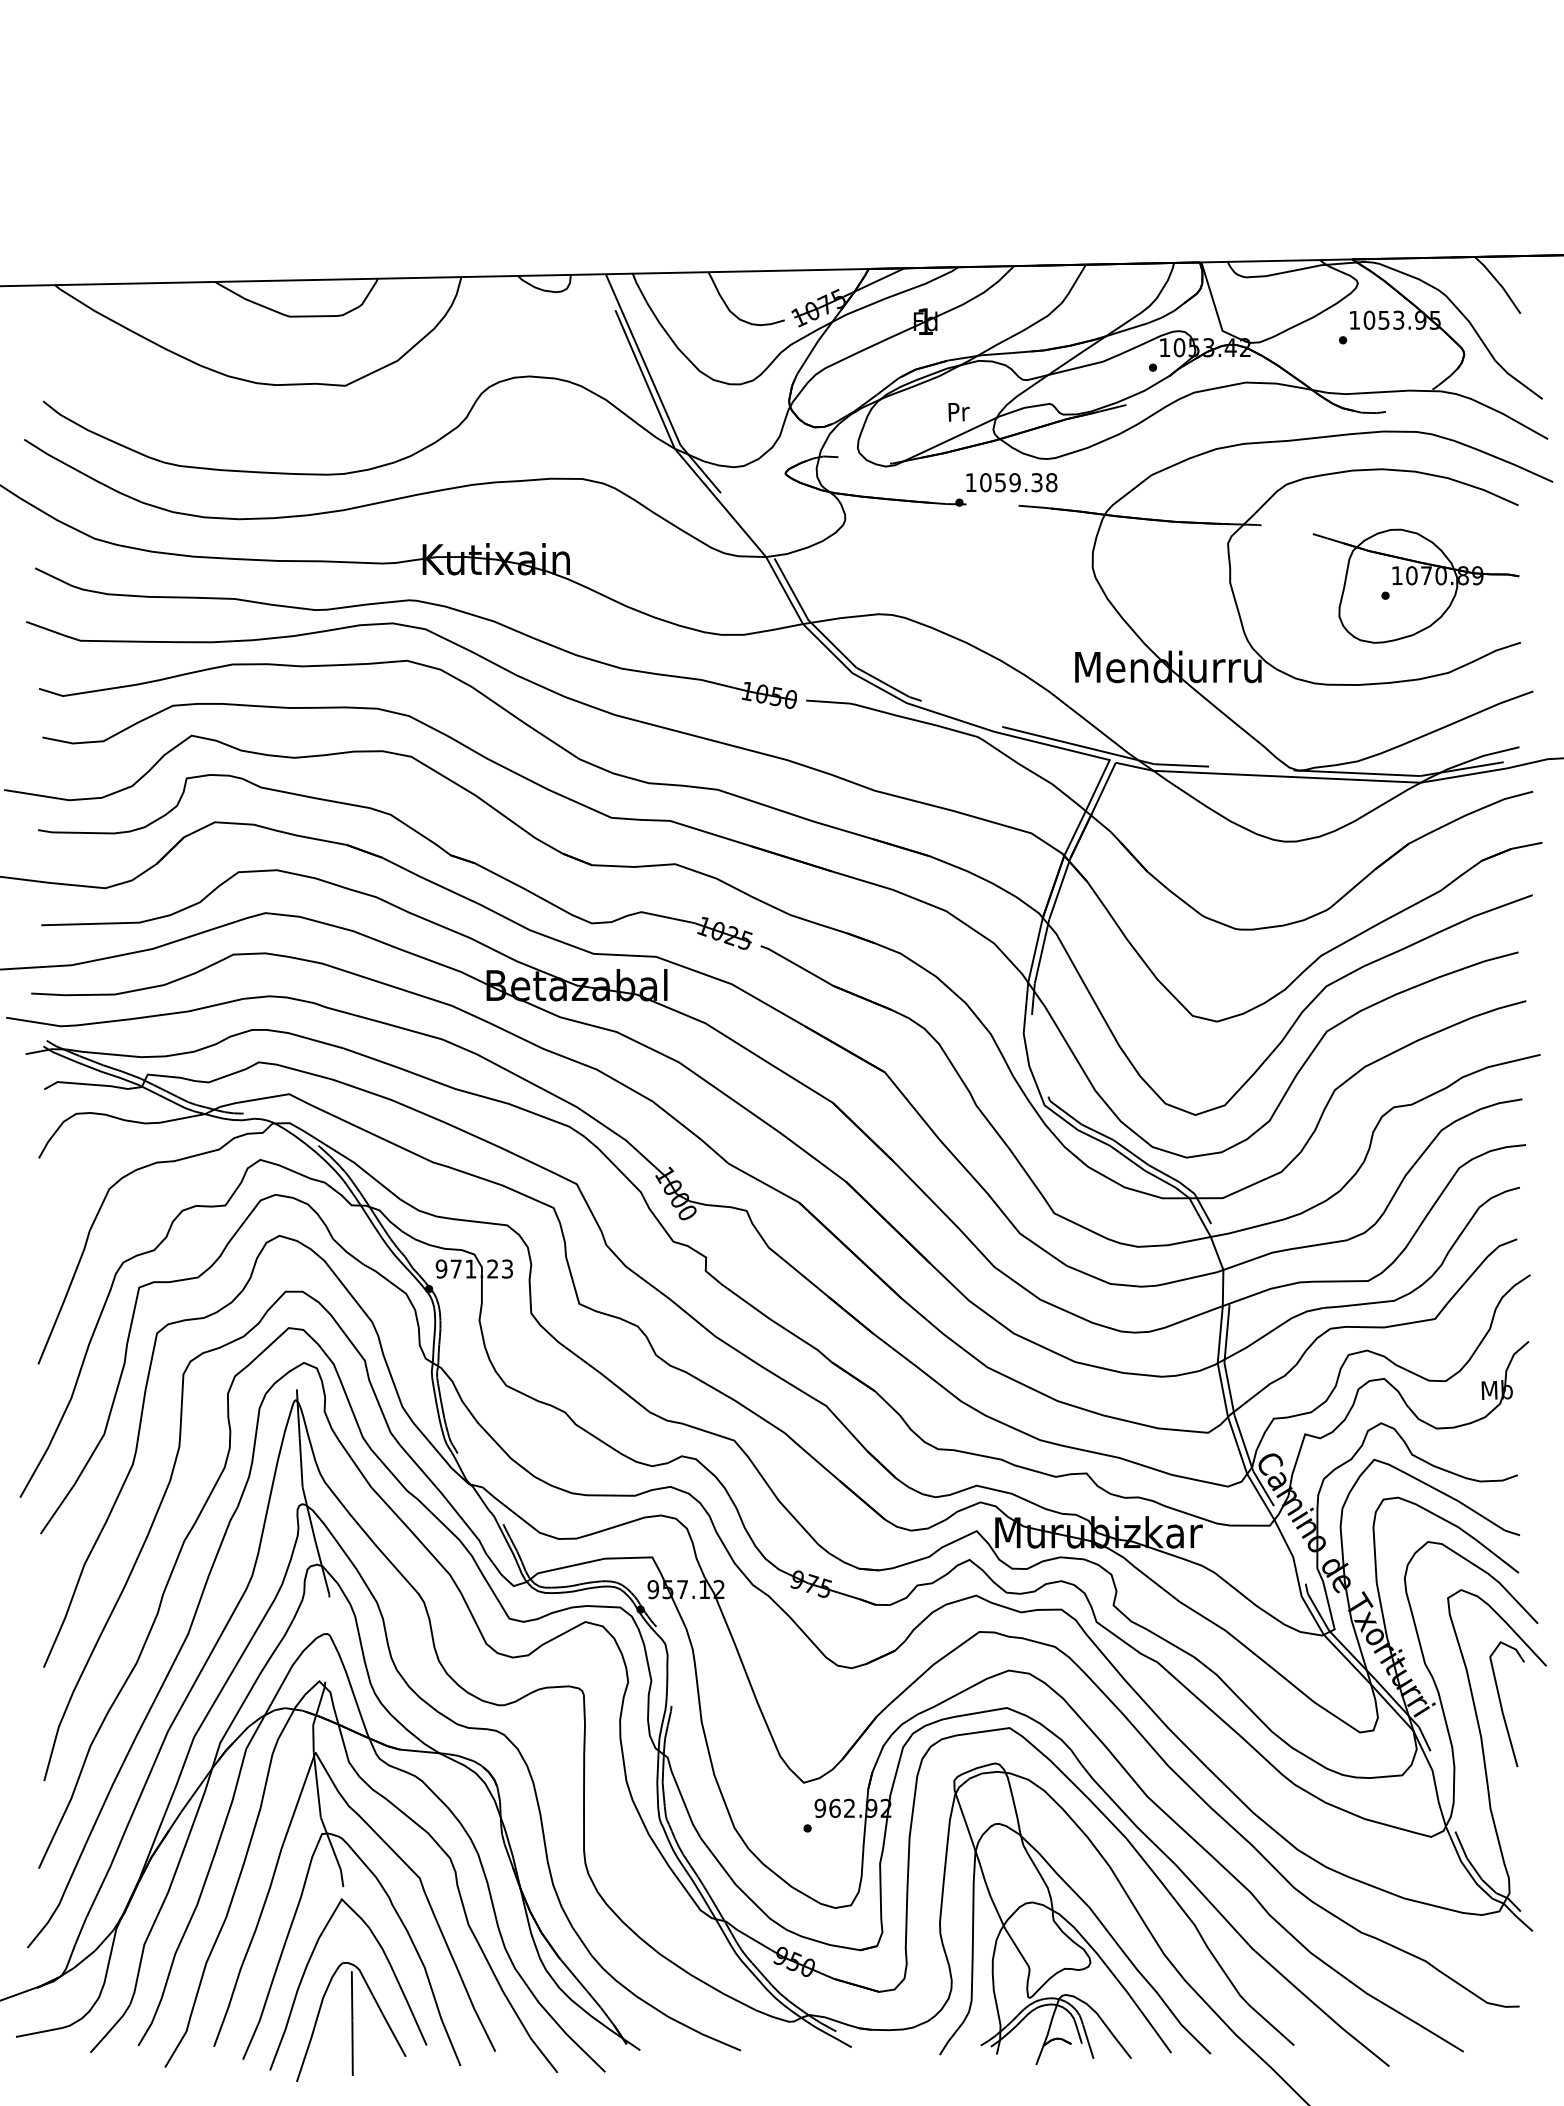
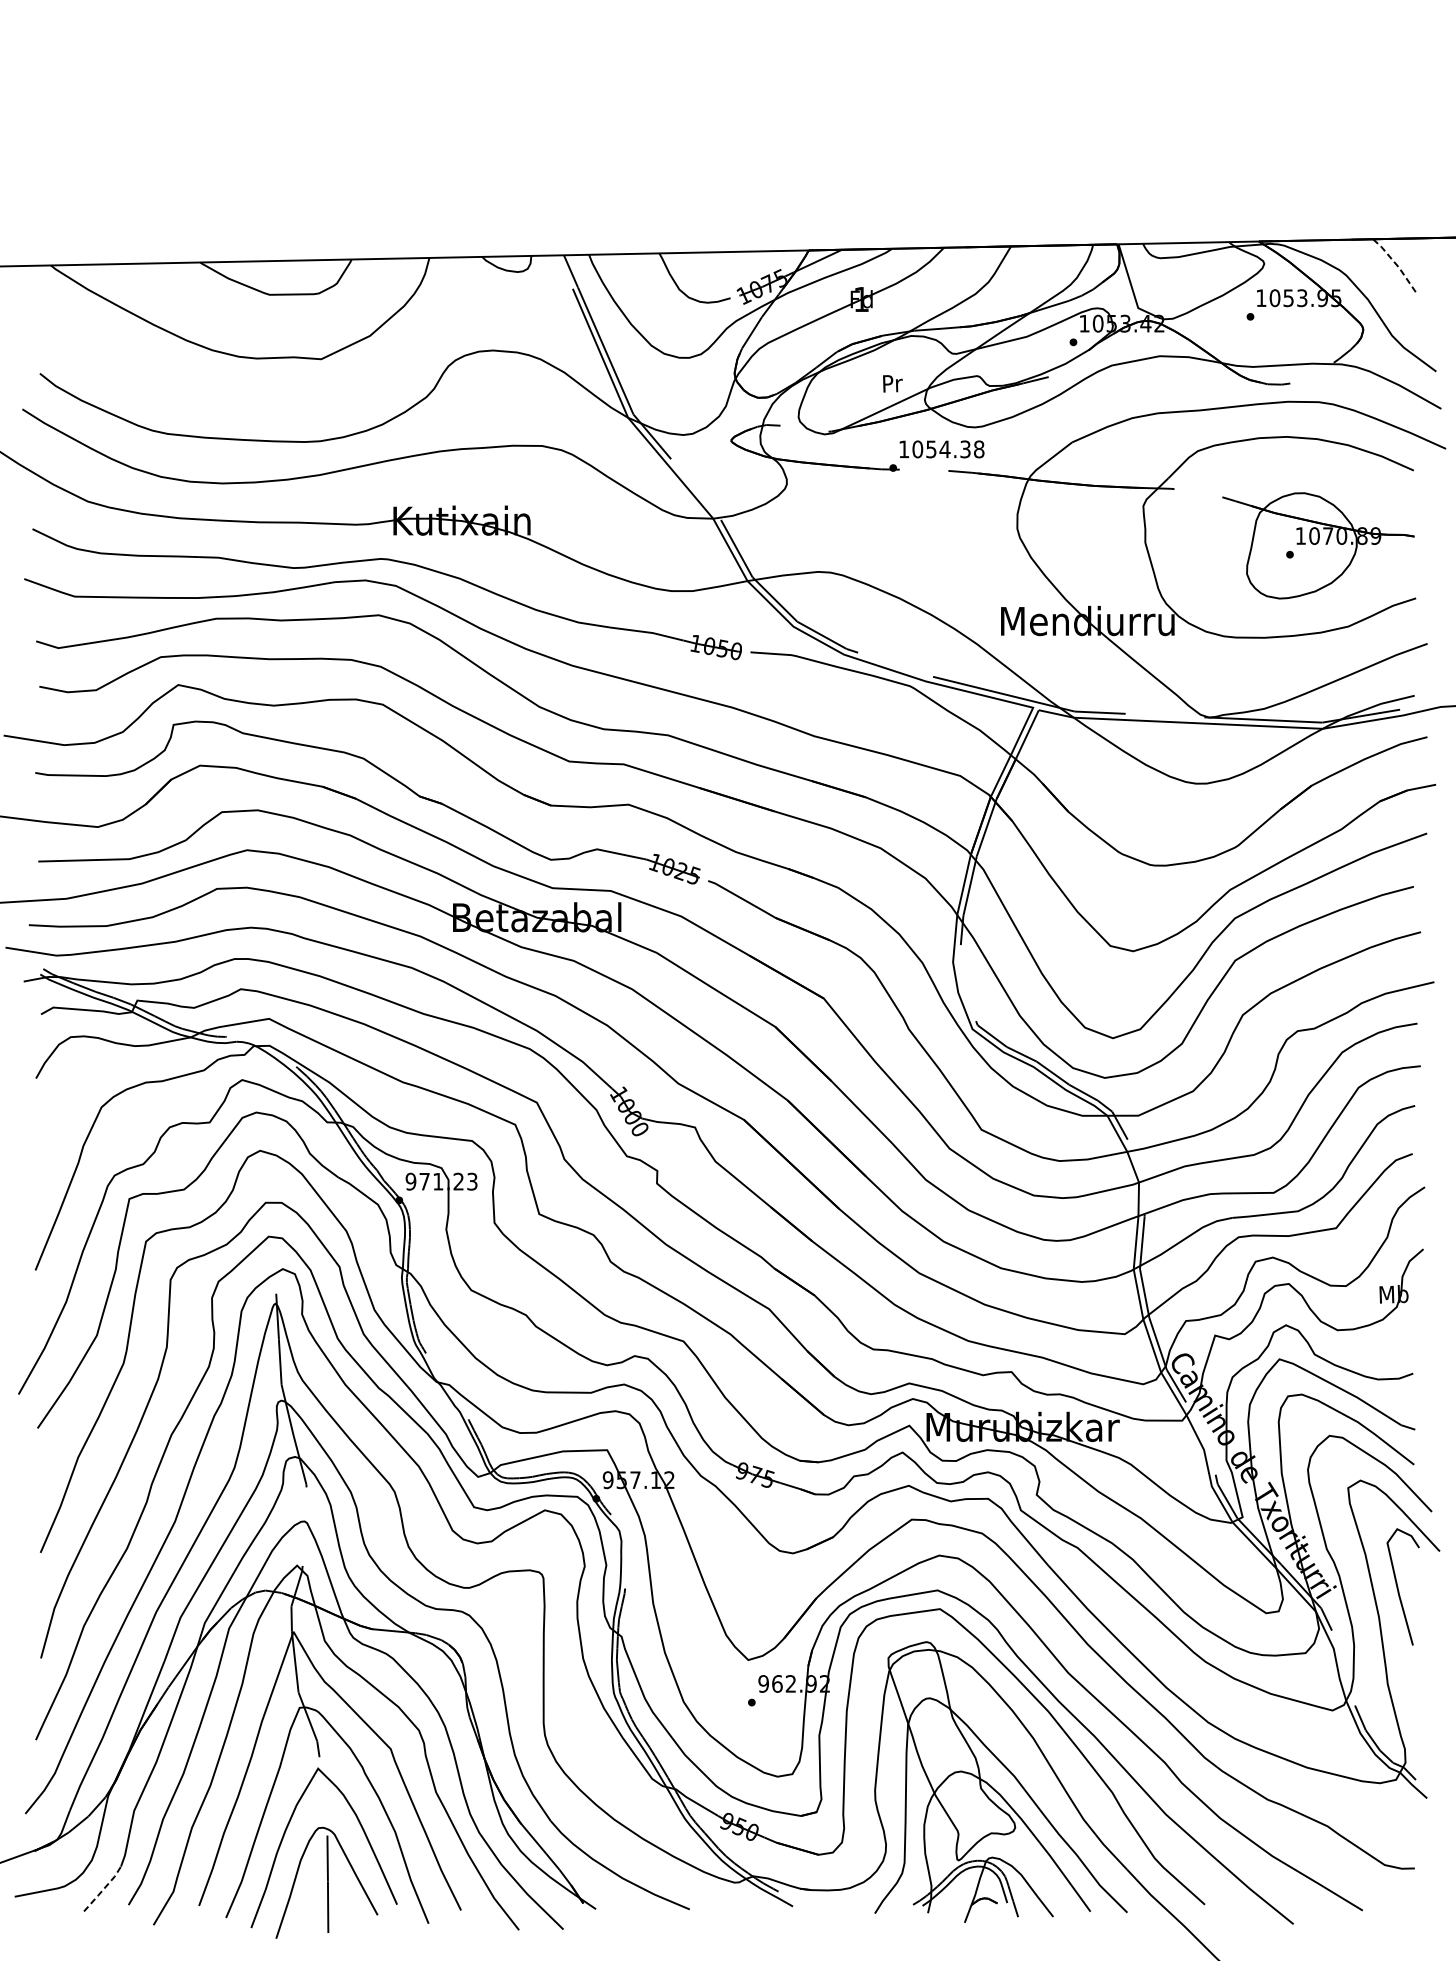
line: (1499, 283) -> (1396, 263), solid -> dashed
text: (1015, 482) -> (945, 449), 1059.38 -> 1054.38
line: (111, 2029) -> (103, 1889), solid -> dashed

